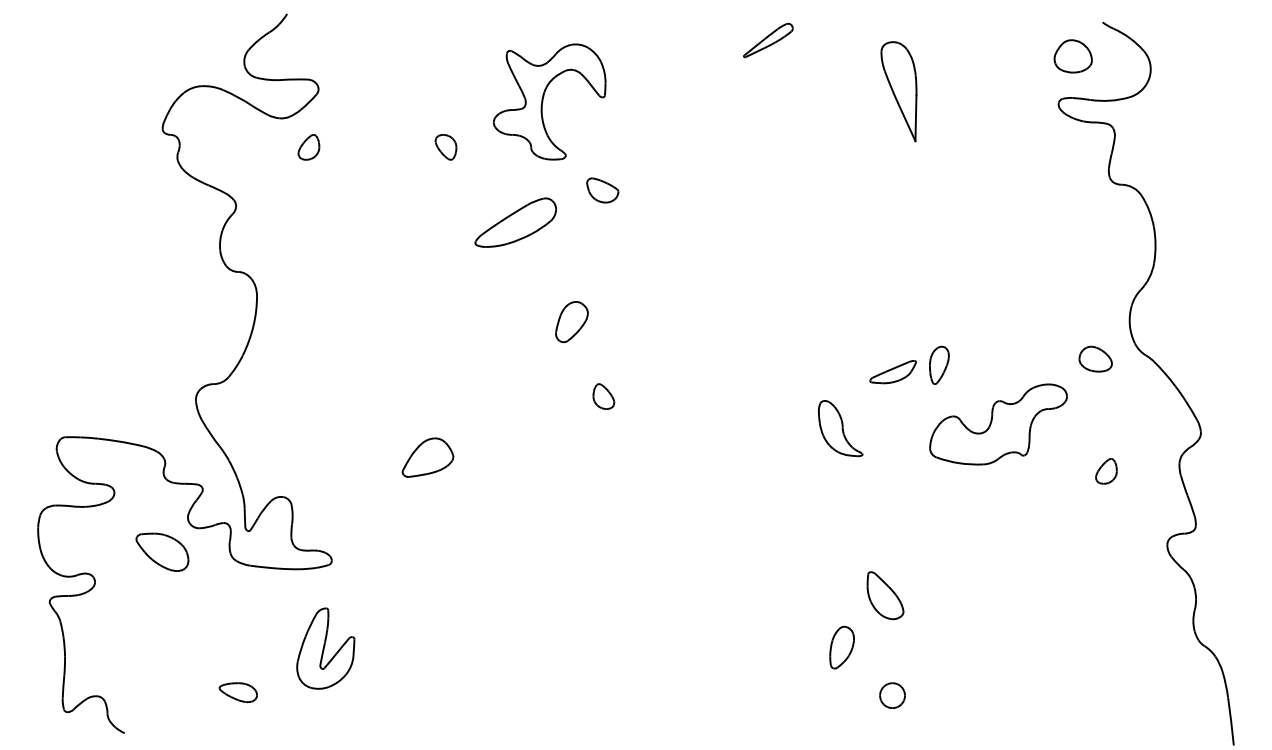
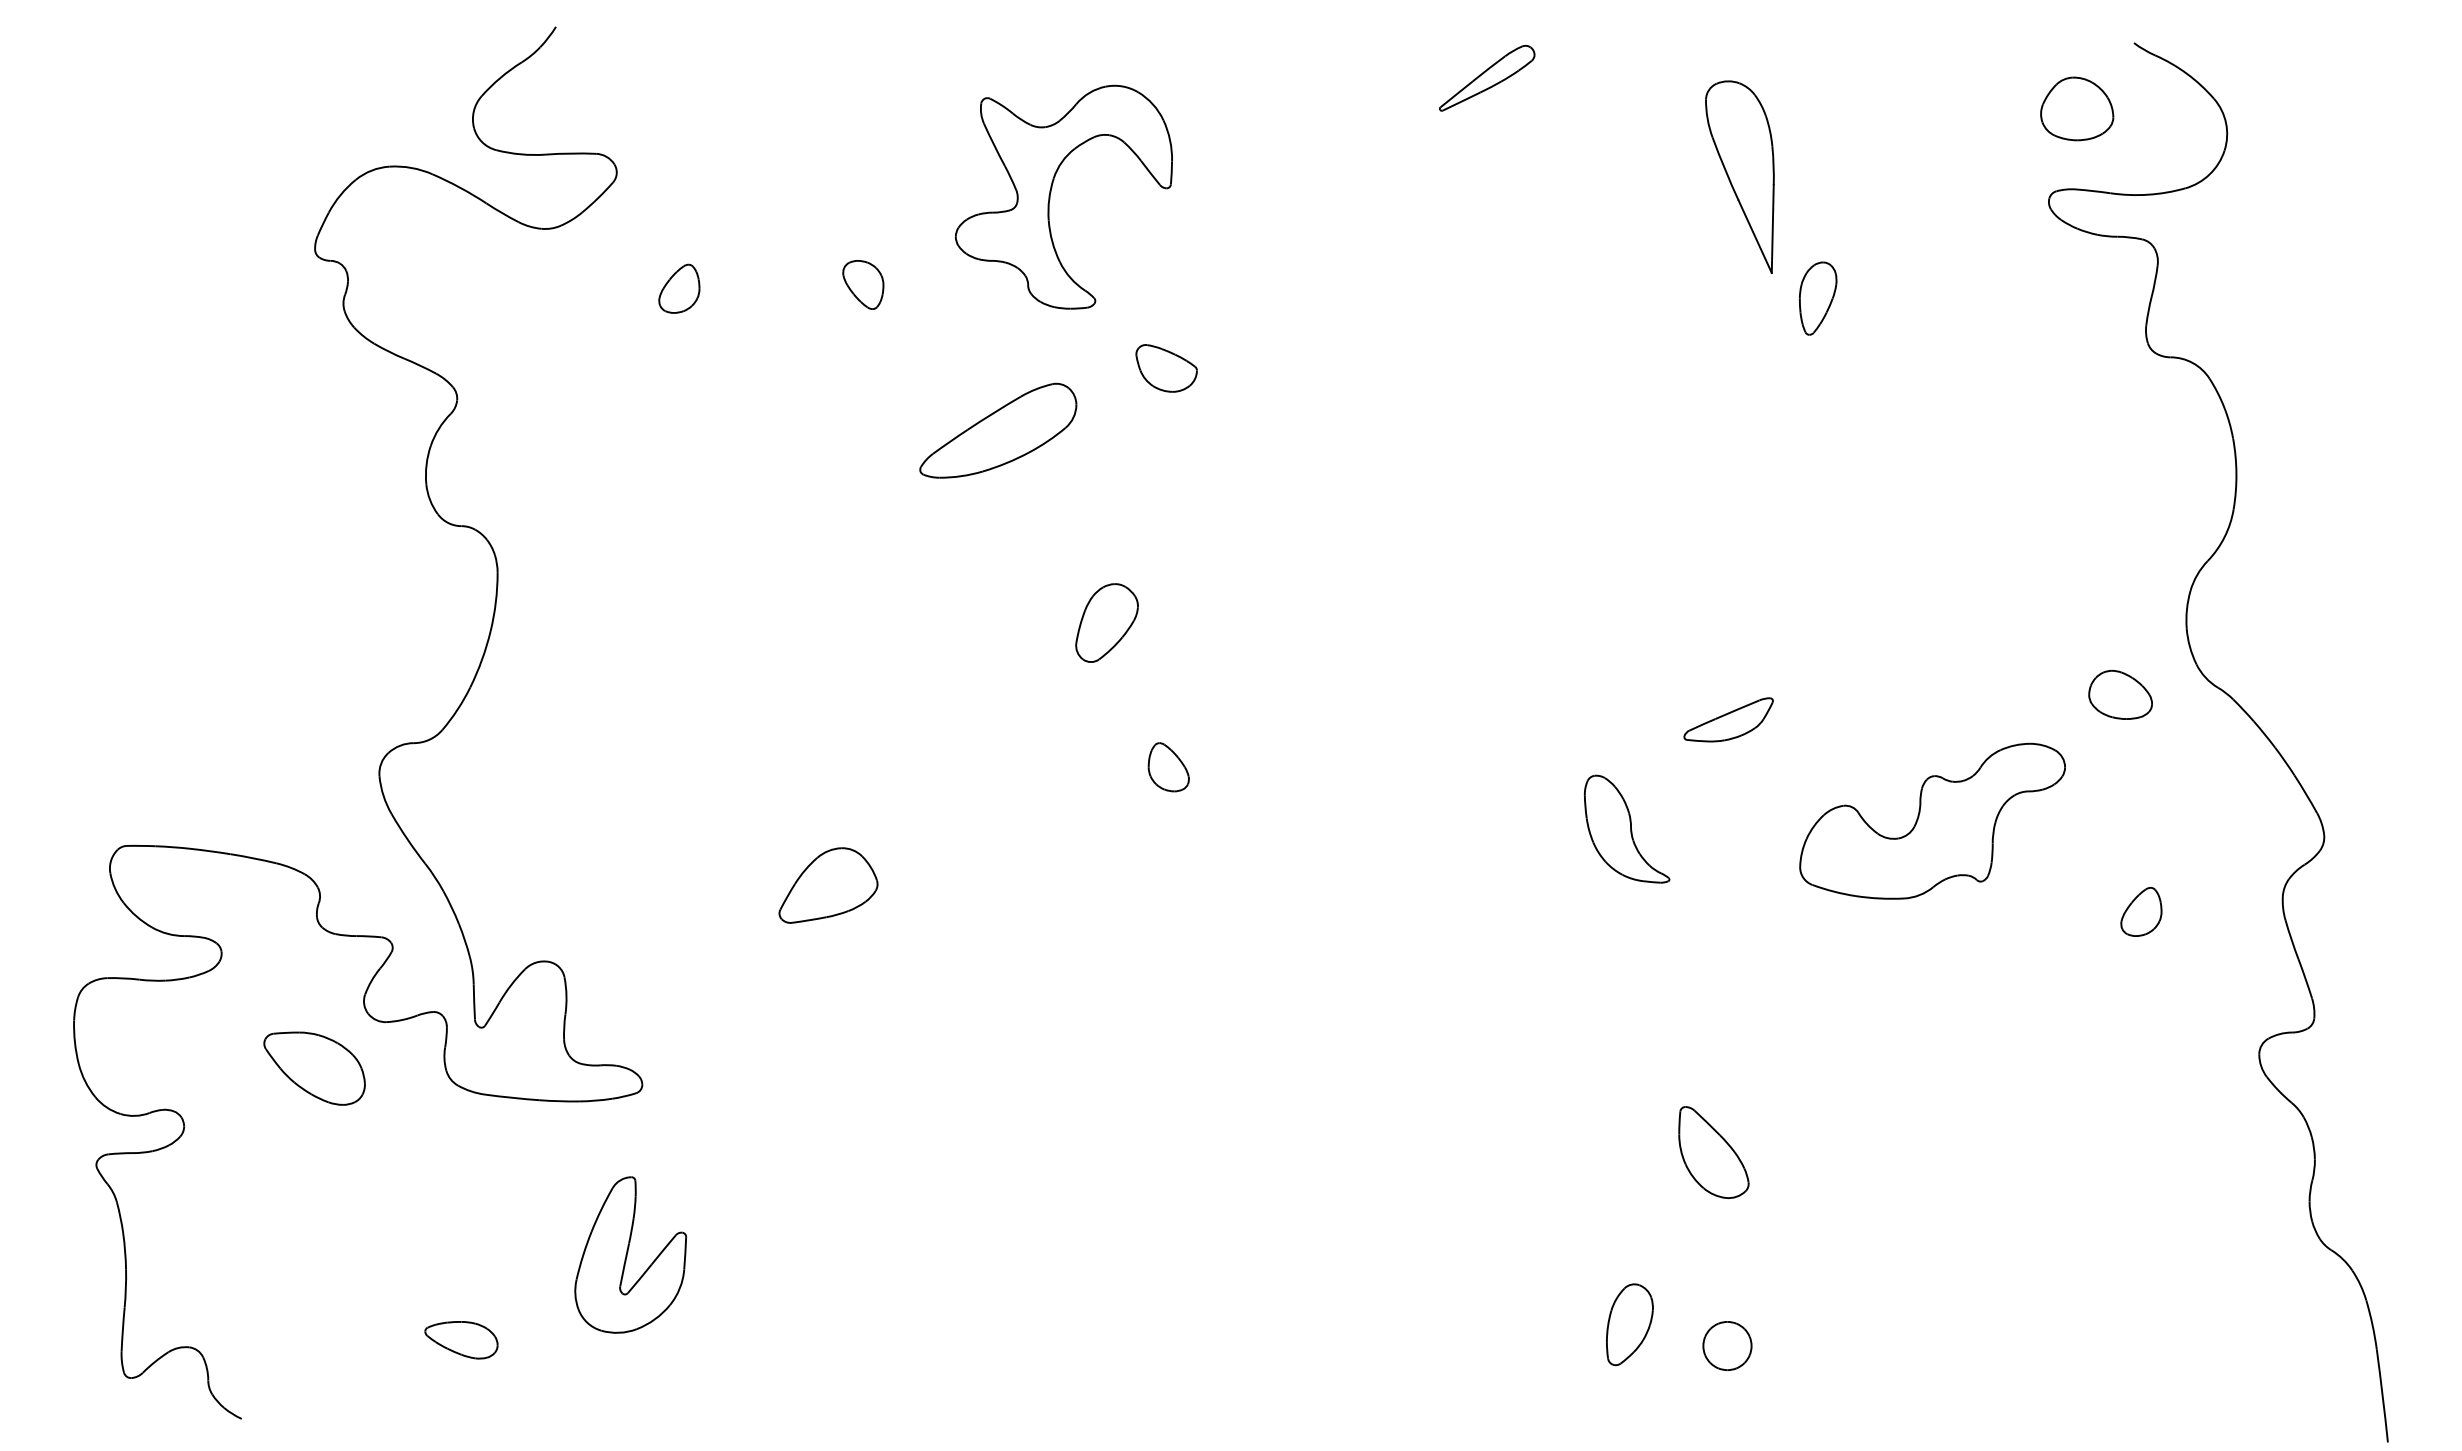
part: (308, 147) -> (678, 289), moved
part: (939, 364) -> (1818, 296), moved
part: (841, 647) -> (1628, 1324), moved

